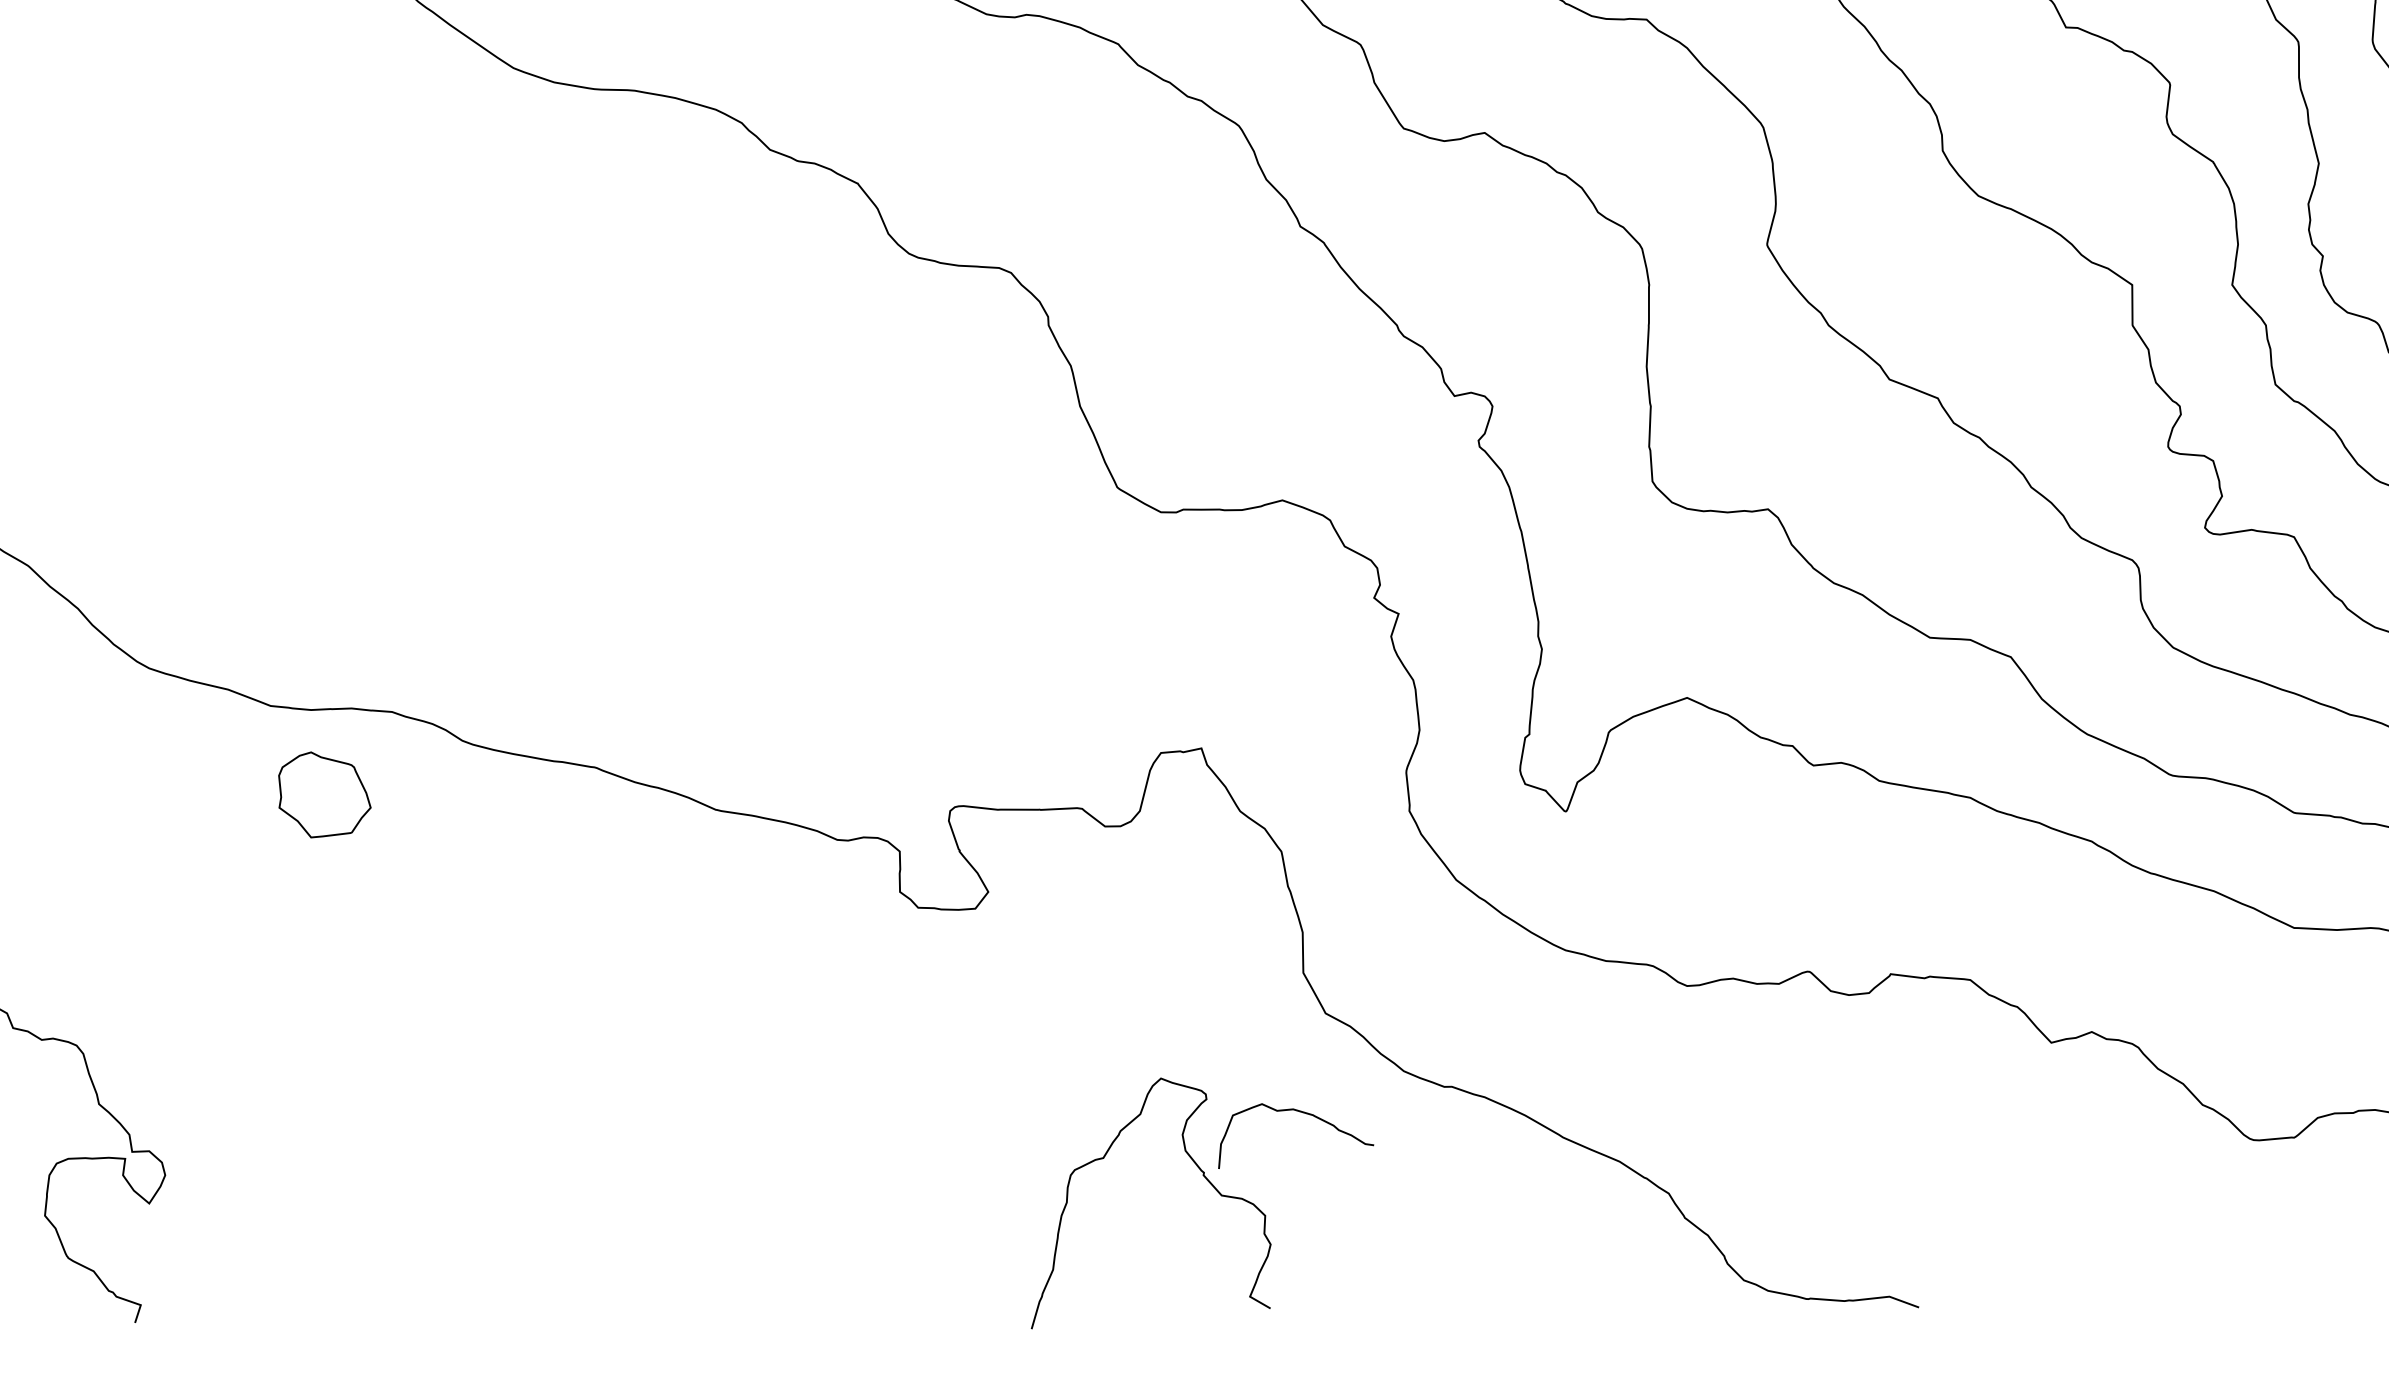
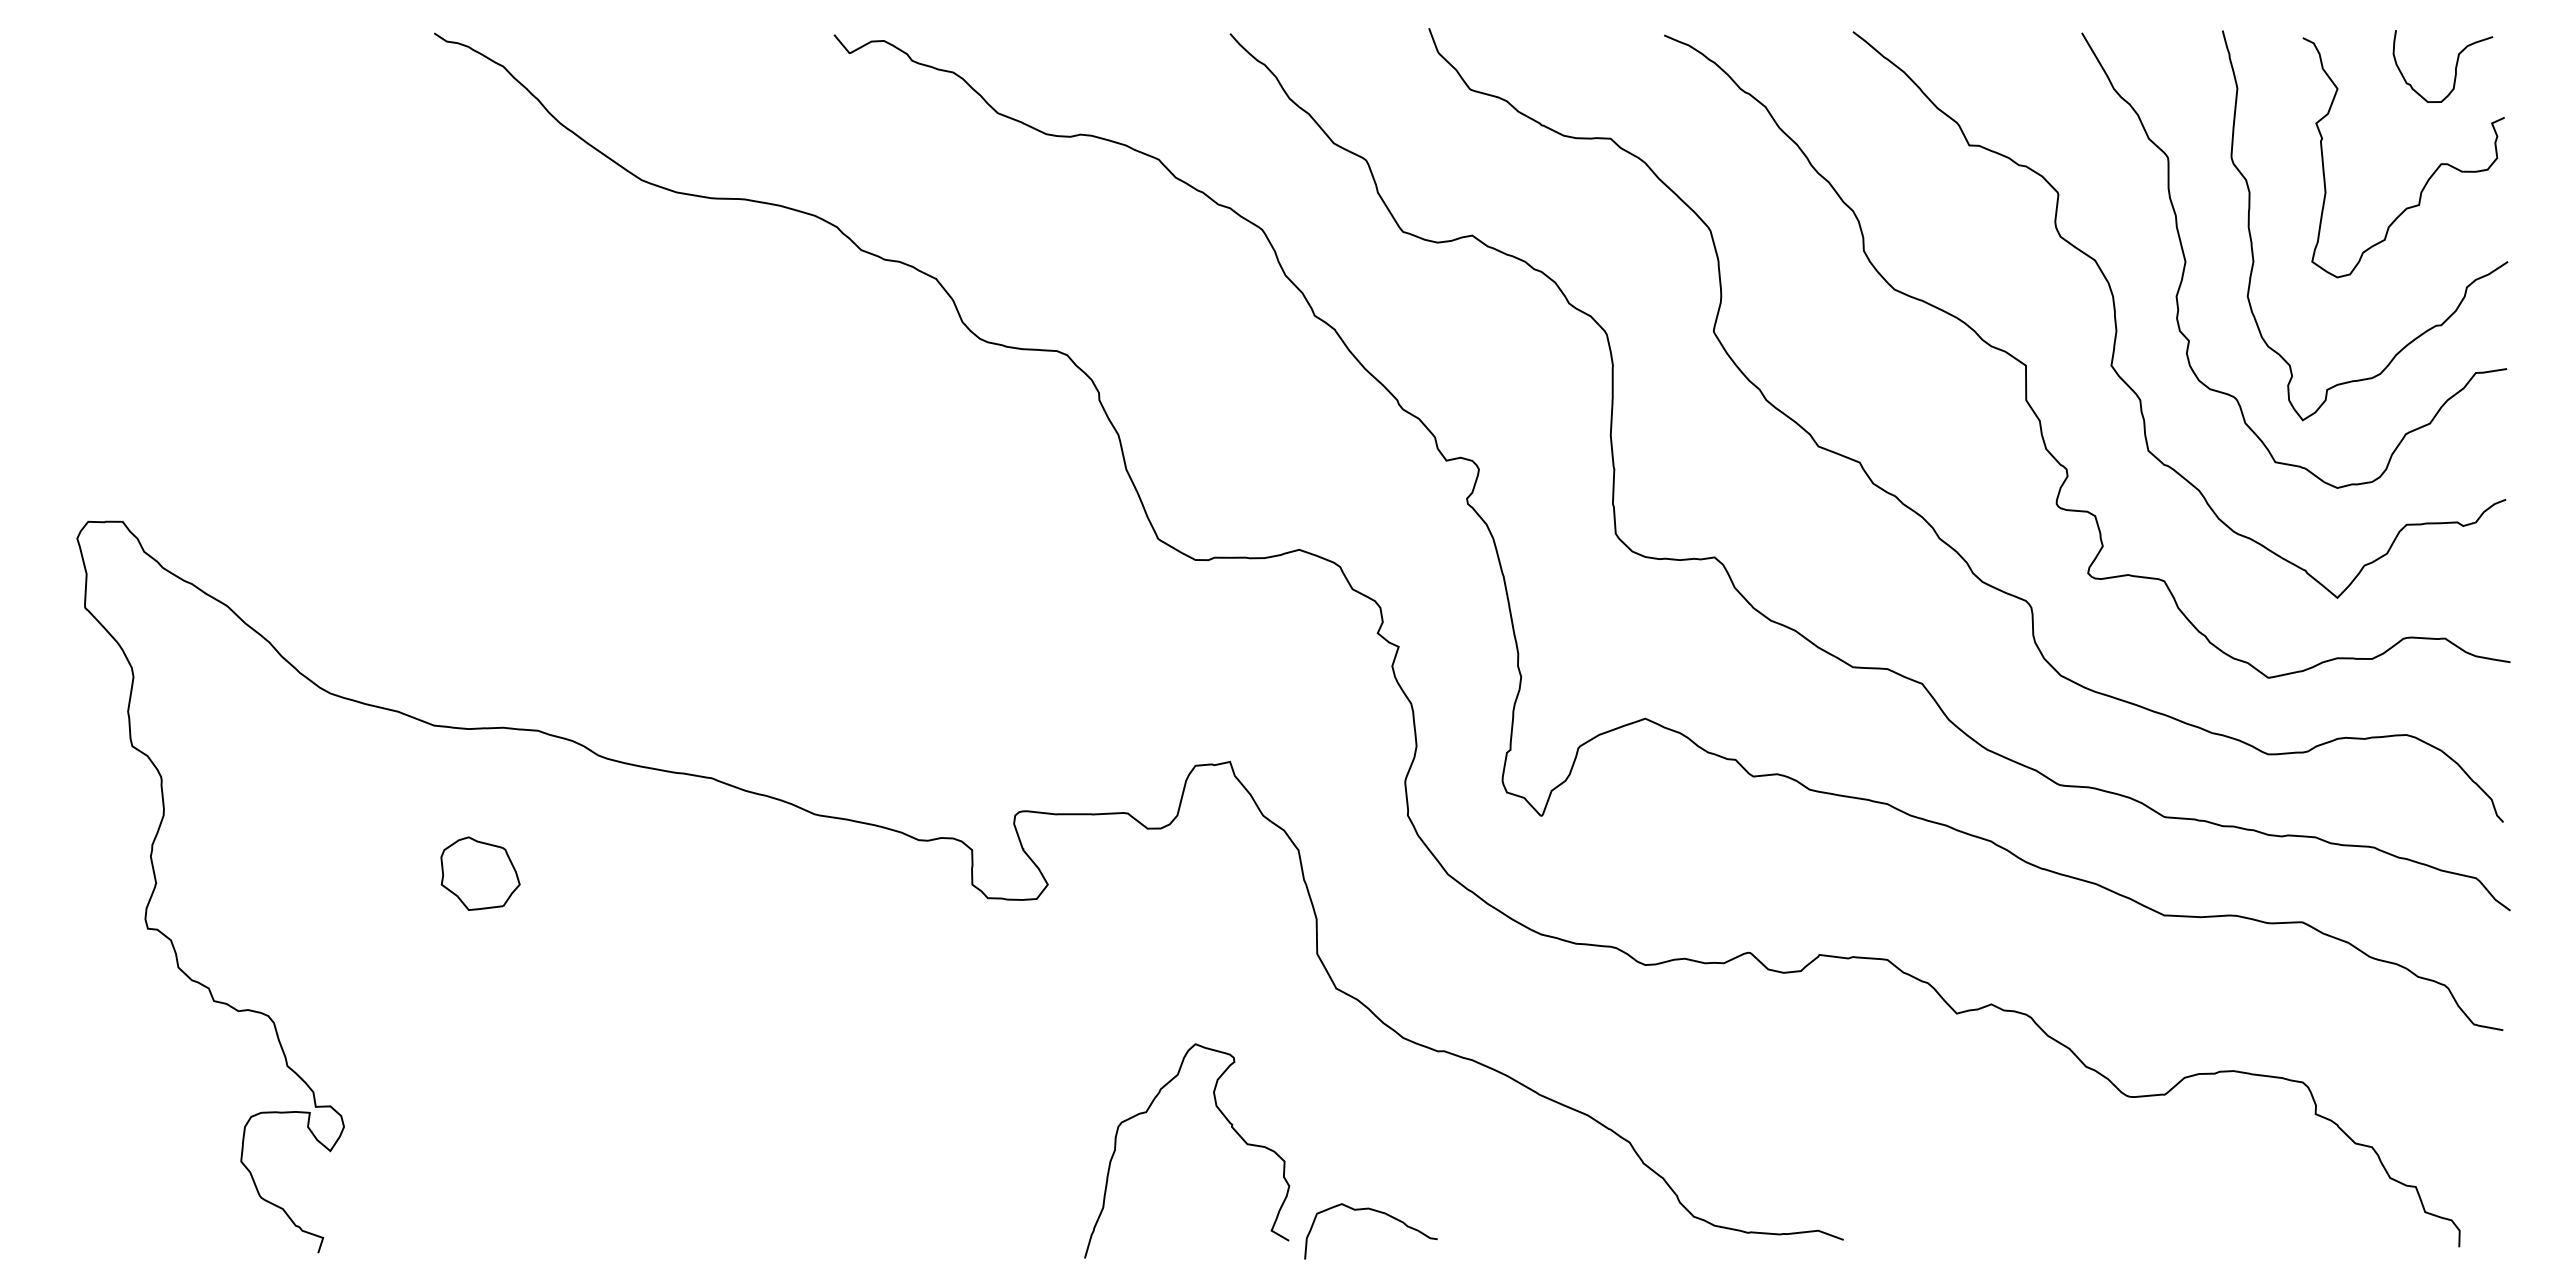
part: (324, 794) -> (480, 873), moved
curve: (1303, 1113) -> (1377, 1212), moved

